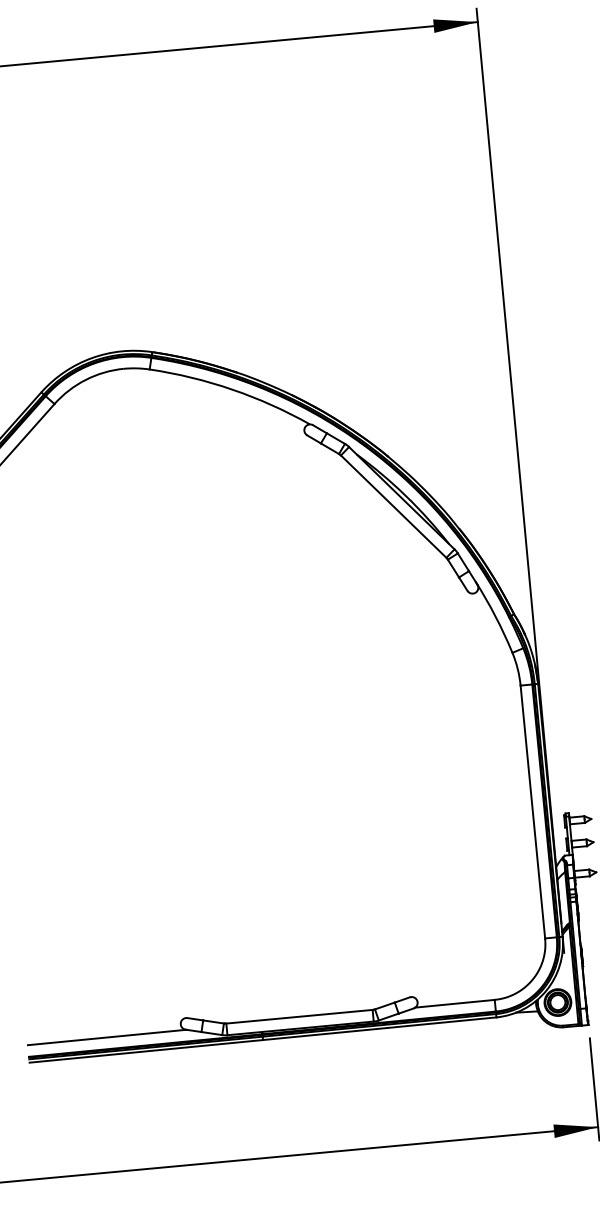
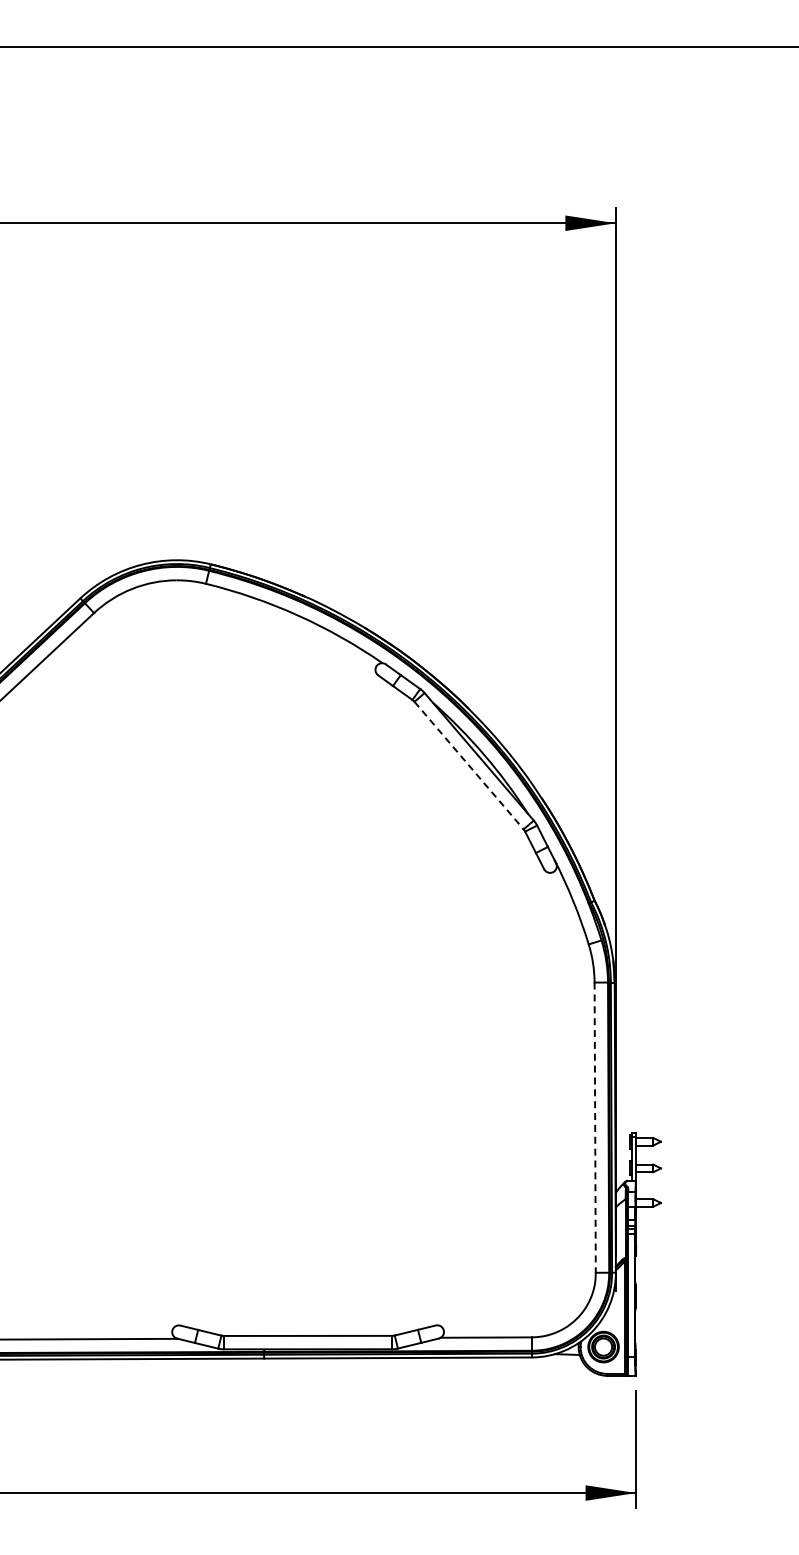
line: (394, 506) -> (469, 765), solid -> dashed
line: (533, 812) -> (595, 1128), solid -> dashed

